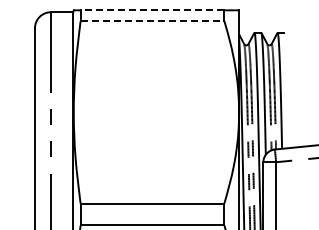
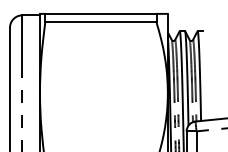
line: (152, 10) -> (100, 14), dashed -> solid
line: (152, 21) -> (100, 22), dashed -> solid

